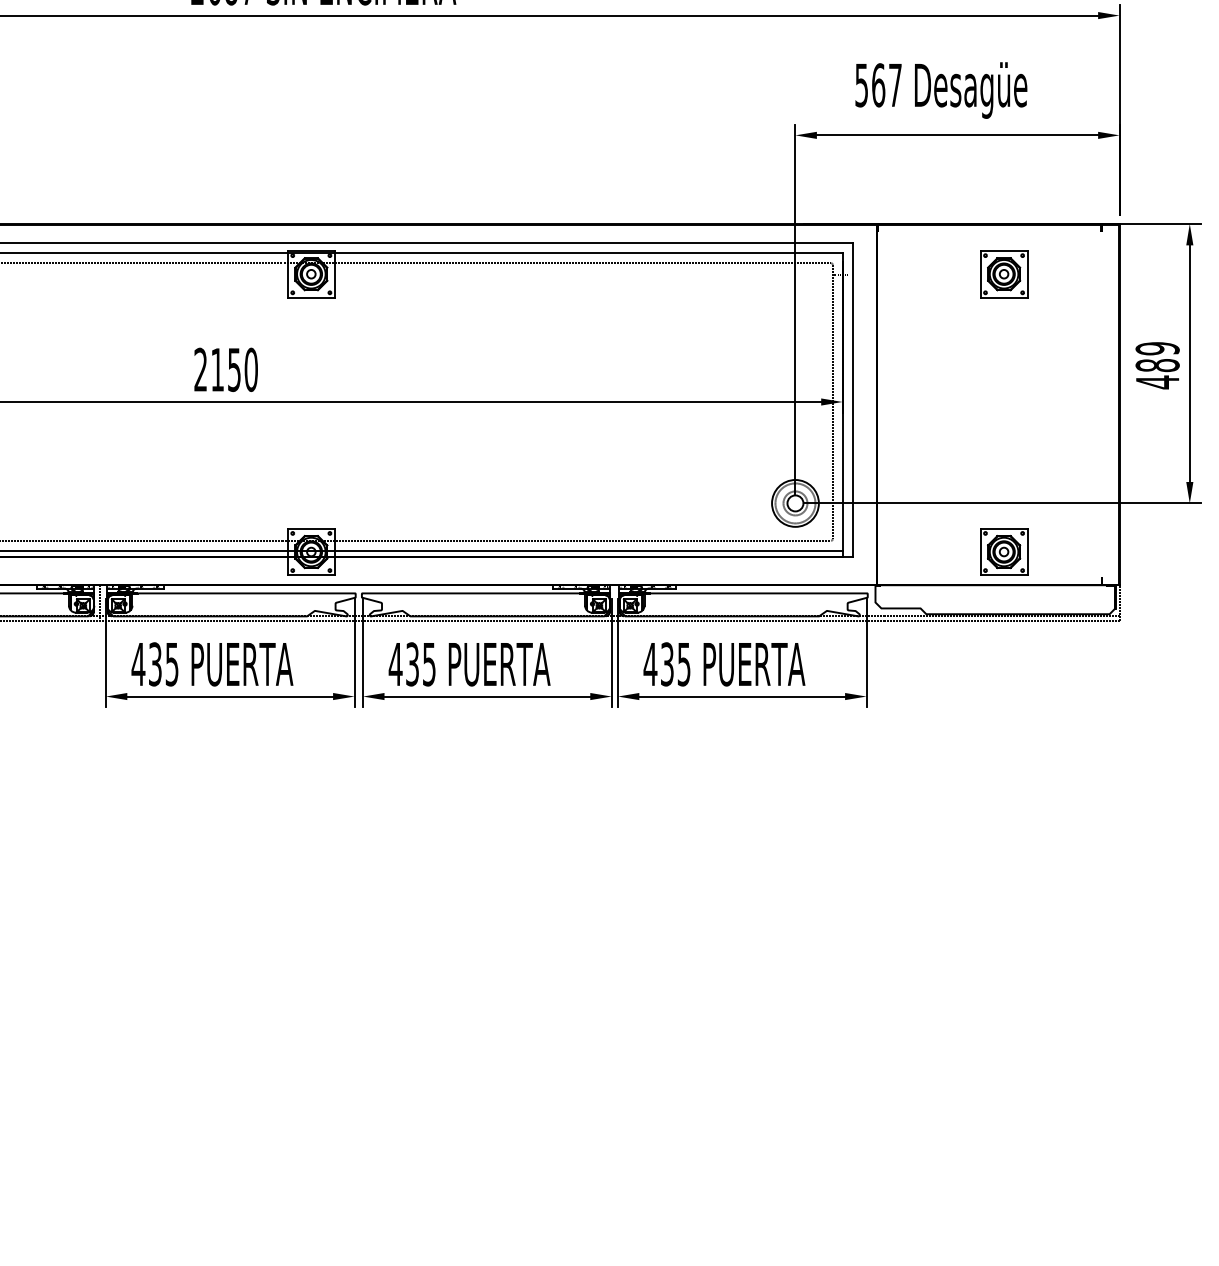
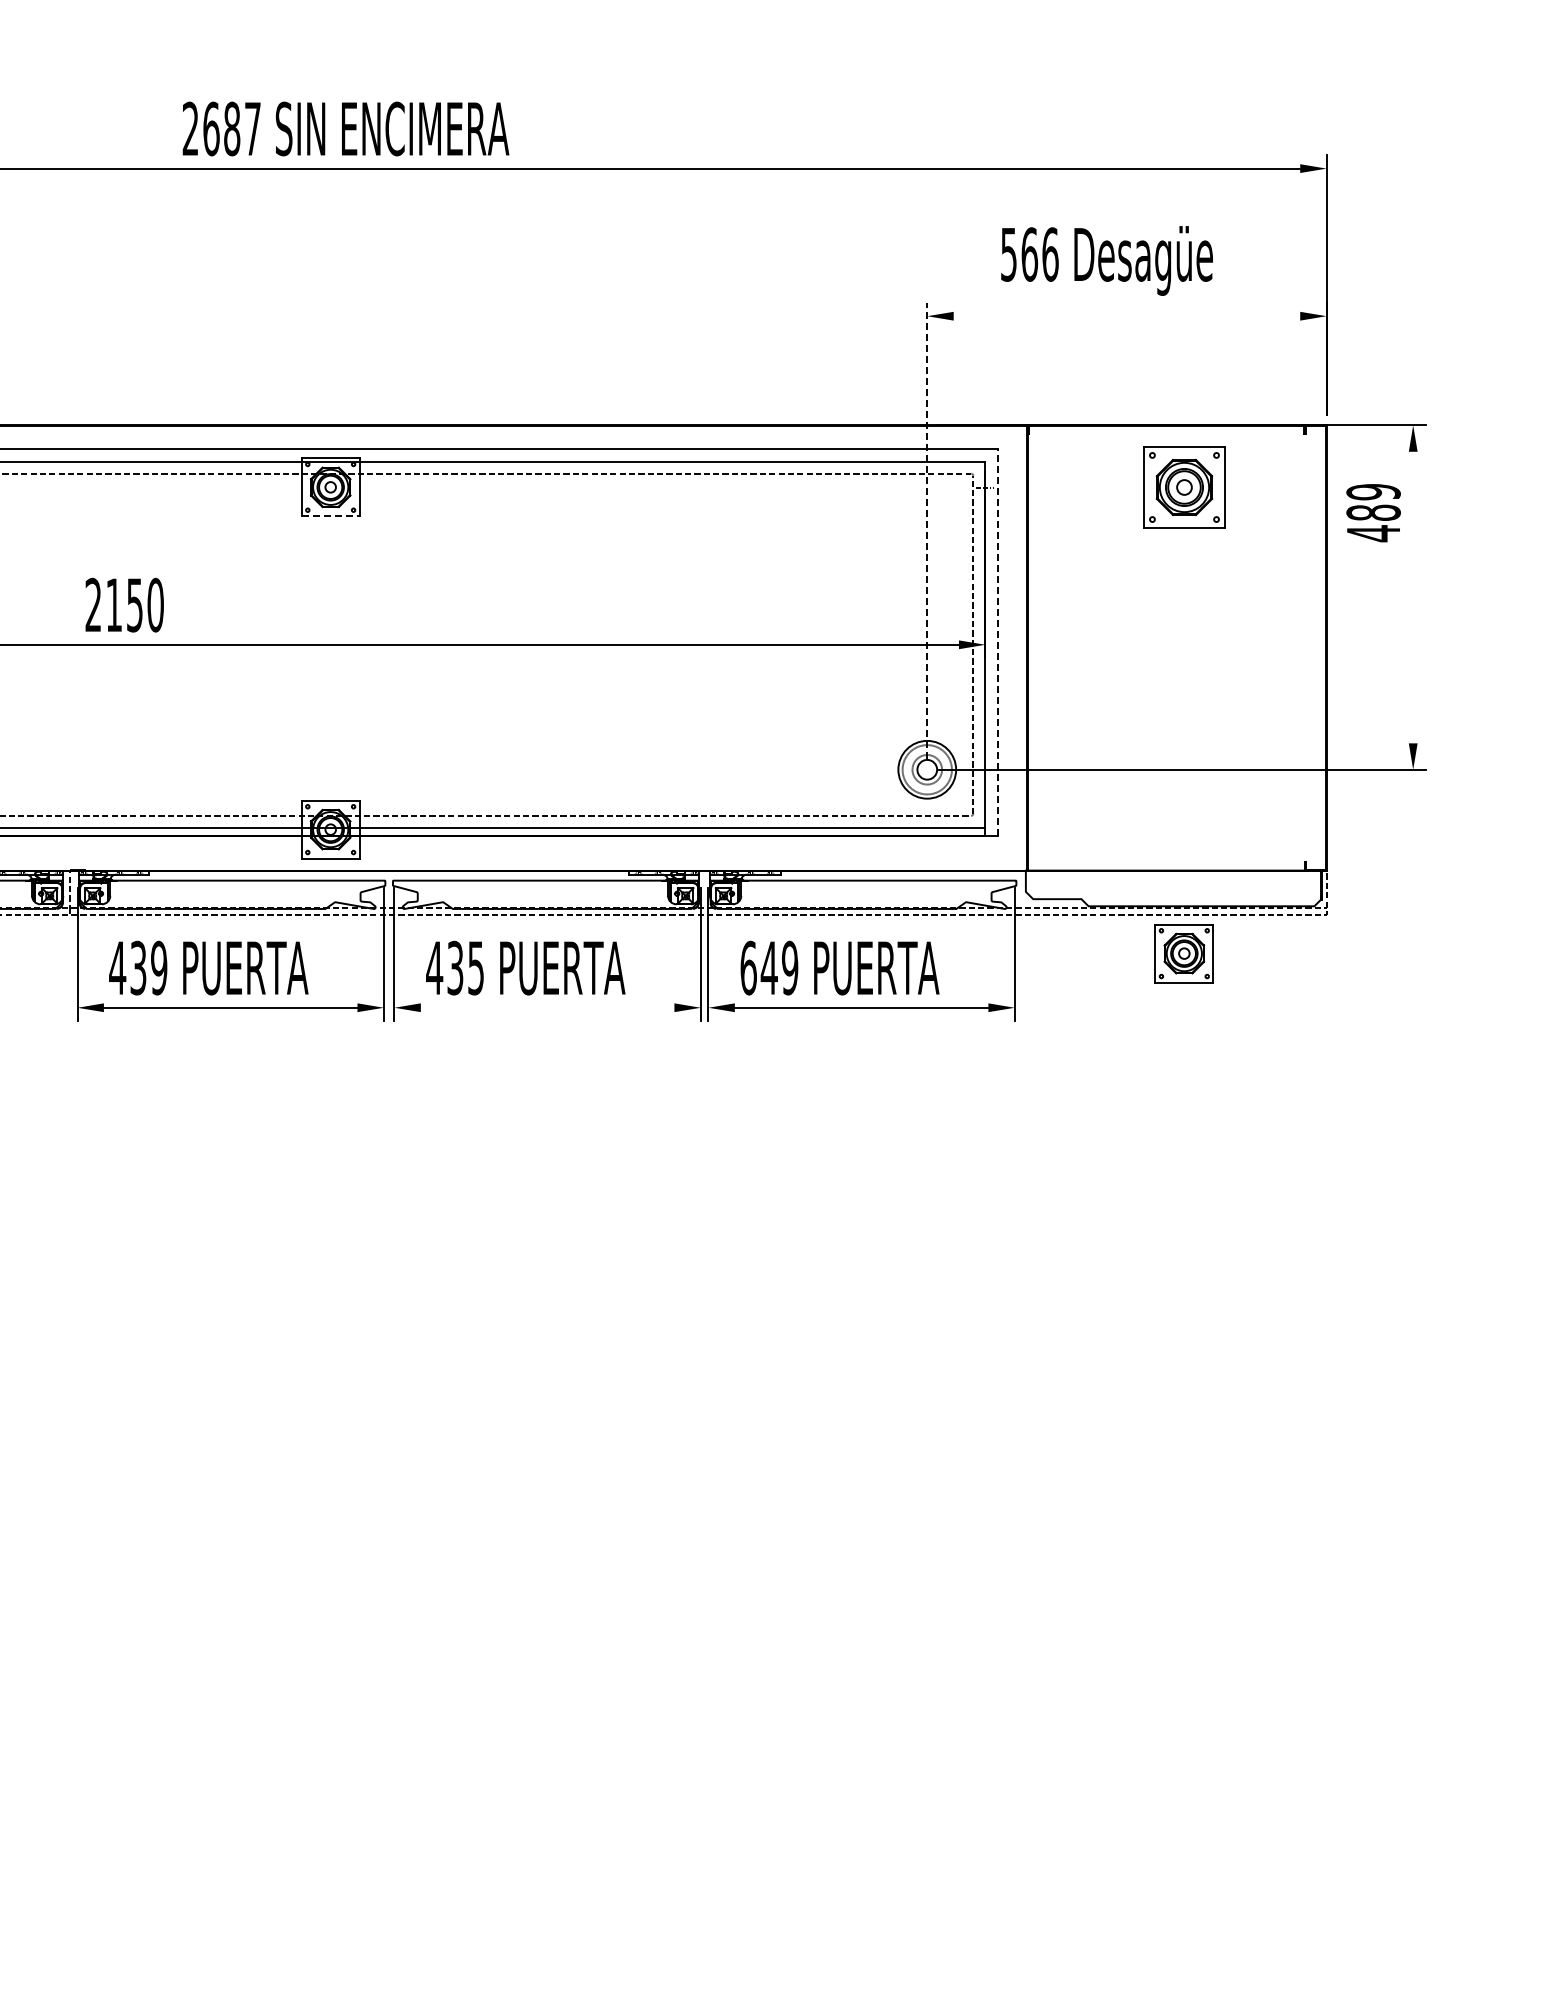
text: (895, 85) -> (1050, 254), 567 -> 566
line: (957, 135) -> (1126, 316), removed
part: (1003, 273) -> (1183, 486), size x1.4
line: (311, 297) -> (330, 516), solid -> dashed
line: (795, 309) -> (927, 530), solid -> dashed
line: (1190, 363) -> (1413, 597), removed
text: (1157, 366) -> (1373, 513), moved
text: (225, 369) -> (124, 604), moved
line: (853, 399) -> (998, 641), solid -> dashed
part: (1003, 551) -> (1183, 953), moved
text: (172, 663) -> (159, 967), 435 -> 439
text: (667, 663) -> (769, 967), 435 -> 649
line: (487, 696) -> (547, 1007), removed

